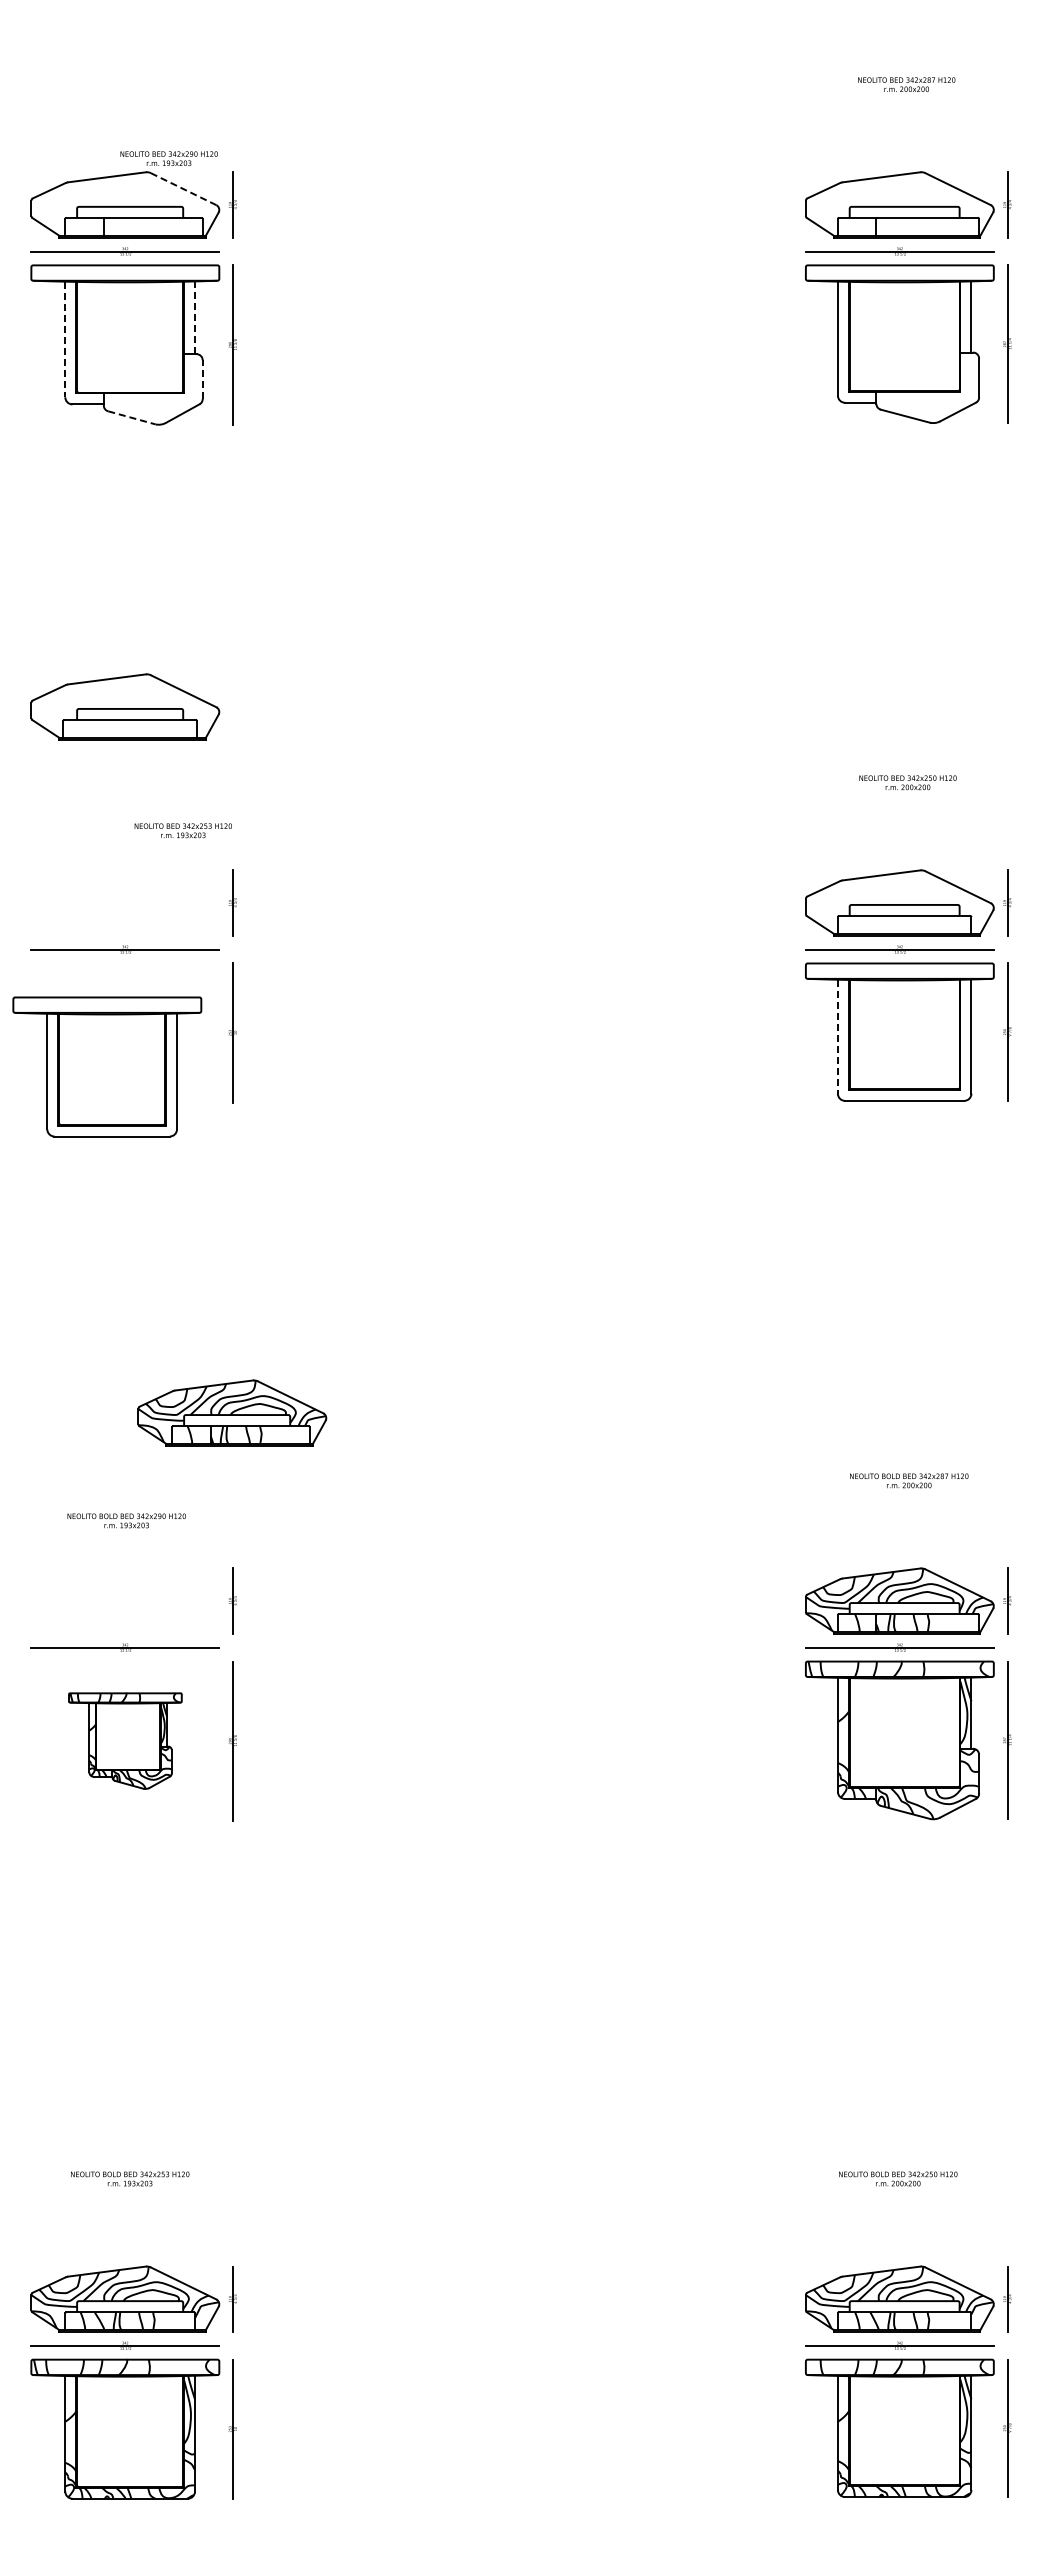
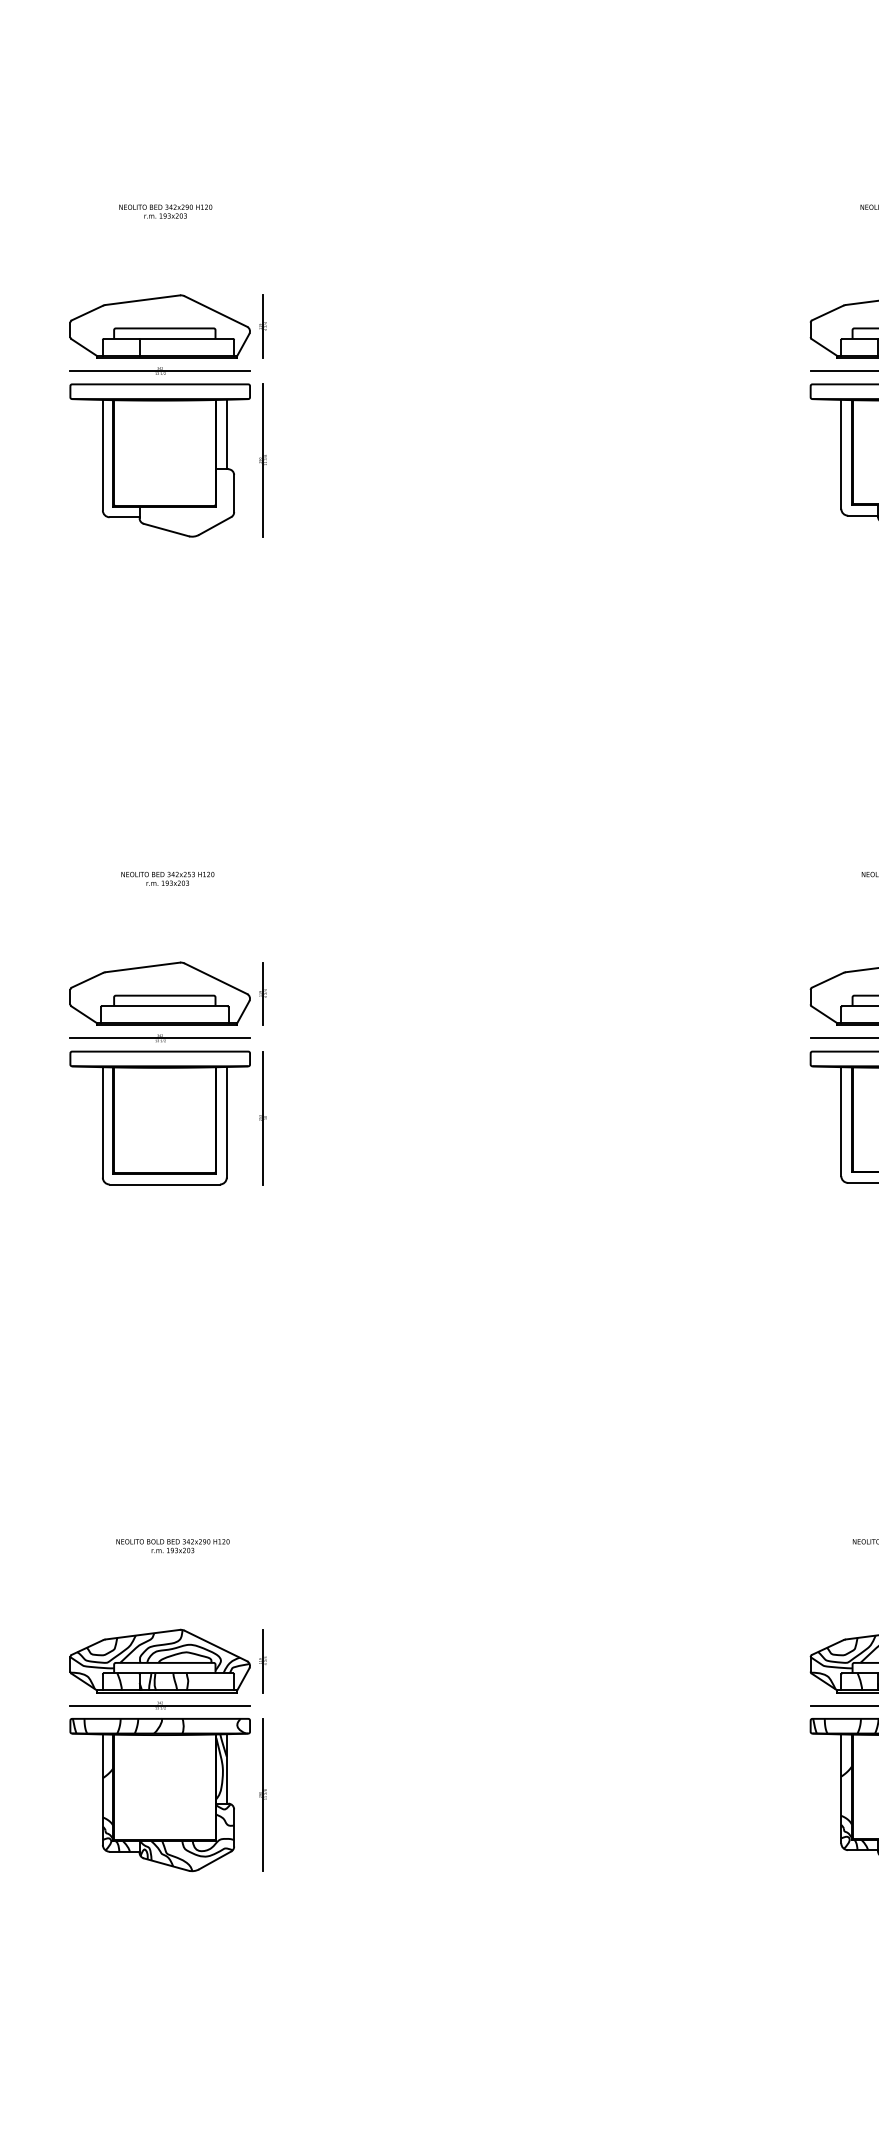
text: (168, 158) -> (165, 211), moved
line: (183, 189) -> (215, 311), dashed -> solid
line: (195, 317) -> (227, 434), dashed -> solid
line: (65, 339) -> (103, 455), dashed -> solid
line: (202, 379) -> (233, 493), dashed -> solid
line: (131, 417) -> (166, 529), dashed -> solid
part: (125, 706) -> (160, 993), moved
text: (182, 830) -> (167, 878), moved
line: (837, 1036) -> (840, 1121), dashed -> solid
part: (107, 1066) -> (160, 1117), moved
part: (232, 1412) -> (160, 1660), moved
text: (126, 1520) -> (172, 1545), moved
part: (125, 1740) -> (160, 1794), size x1.67

